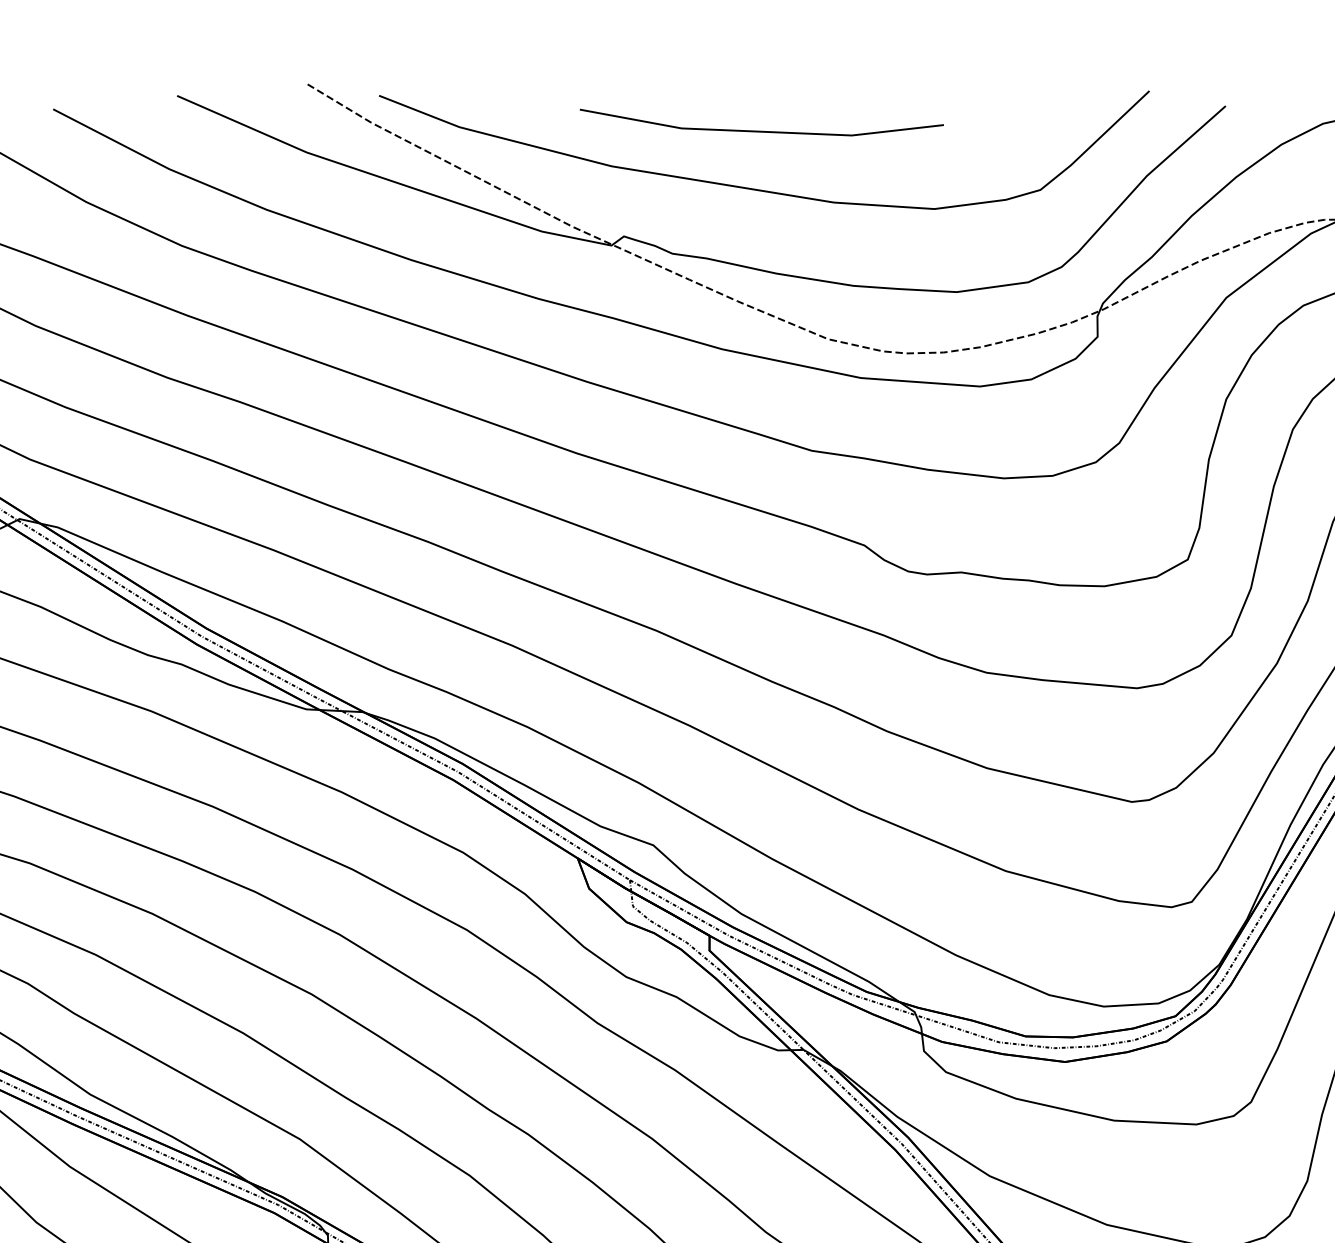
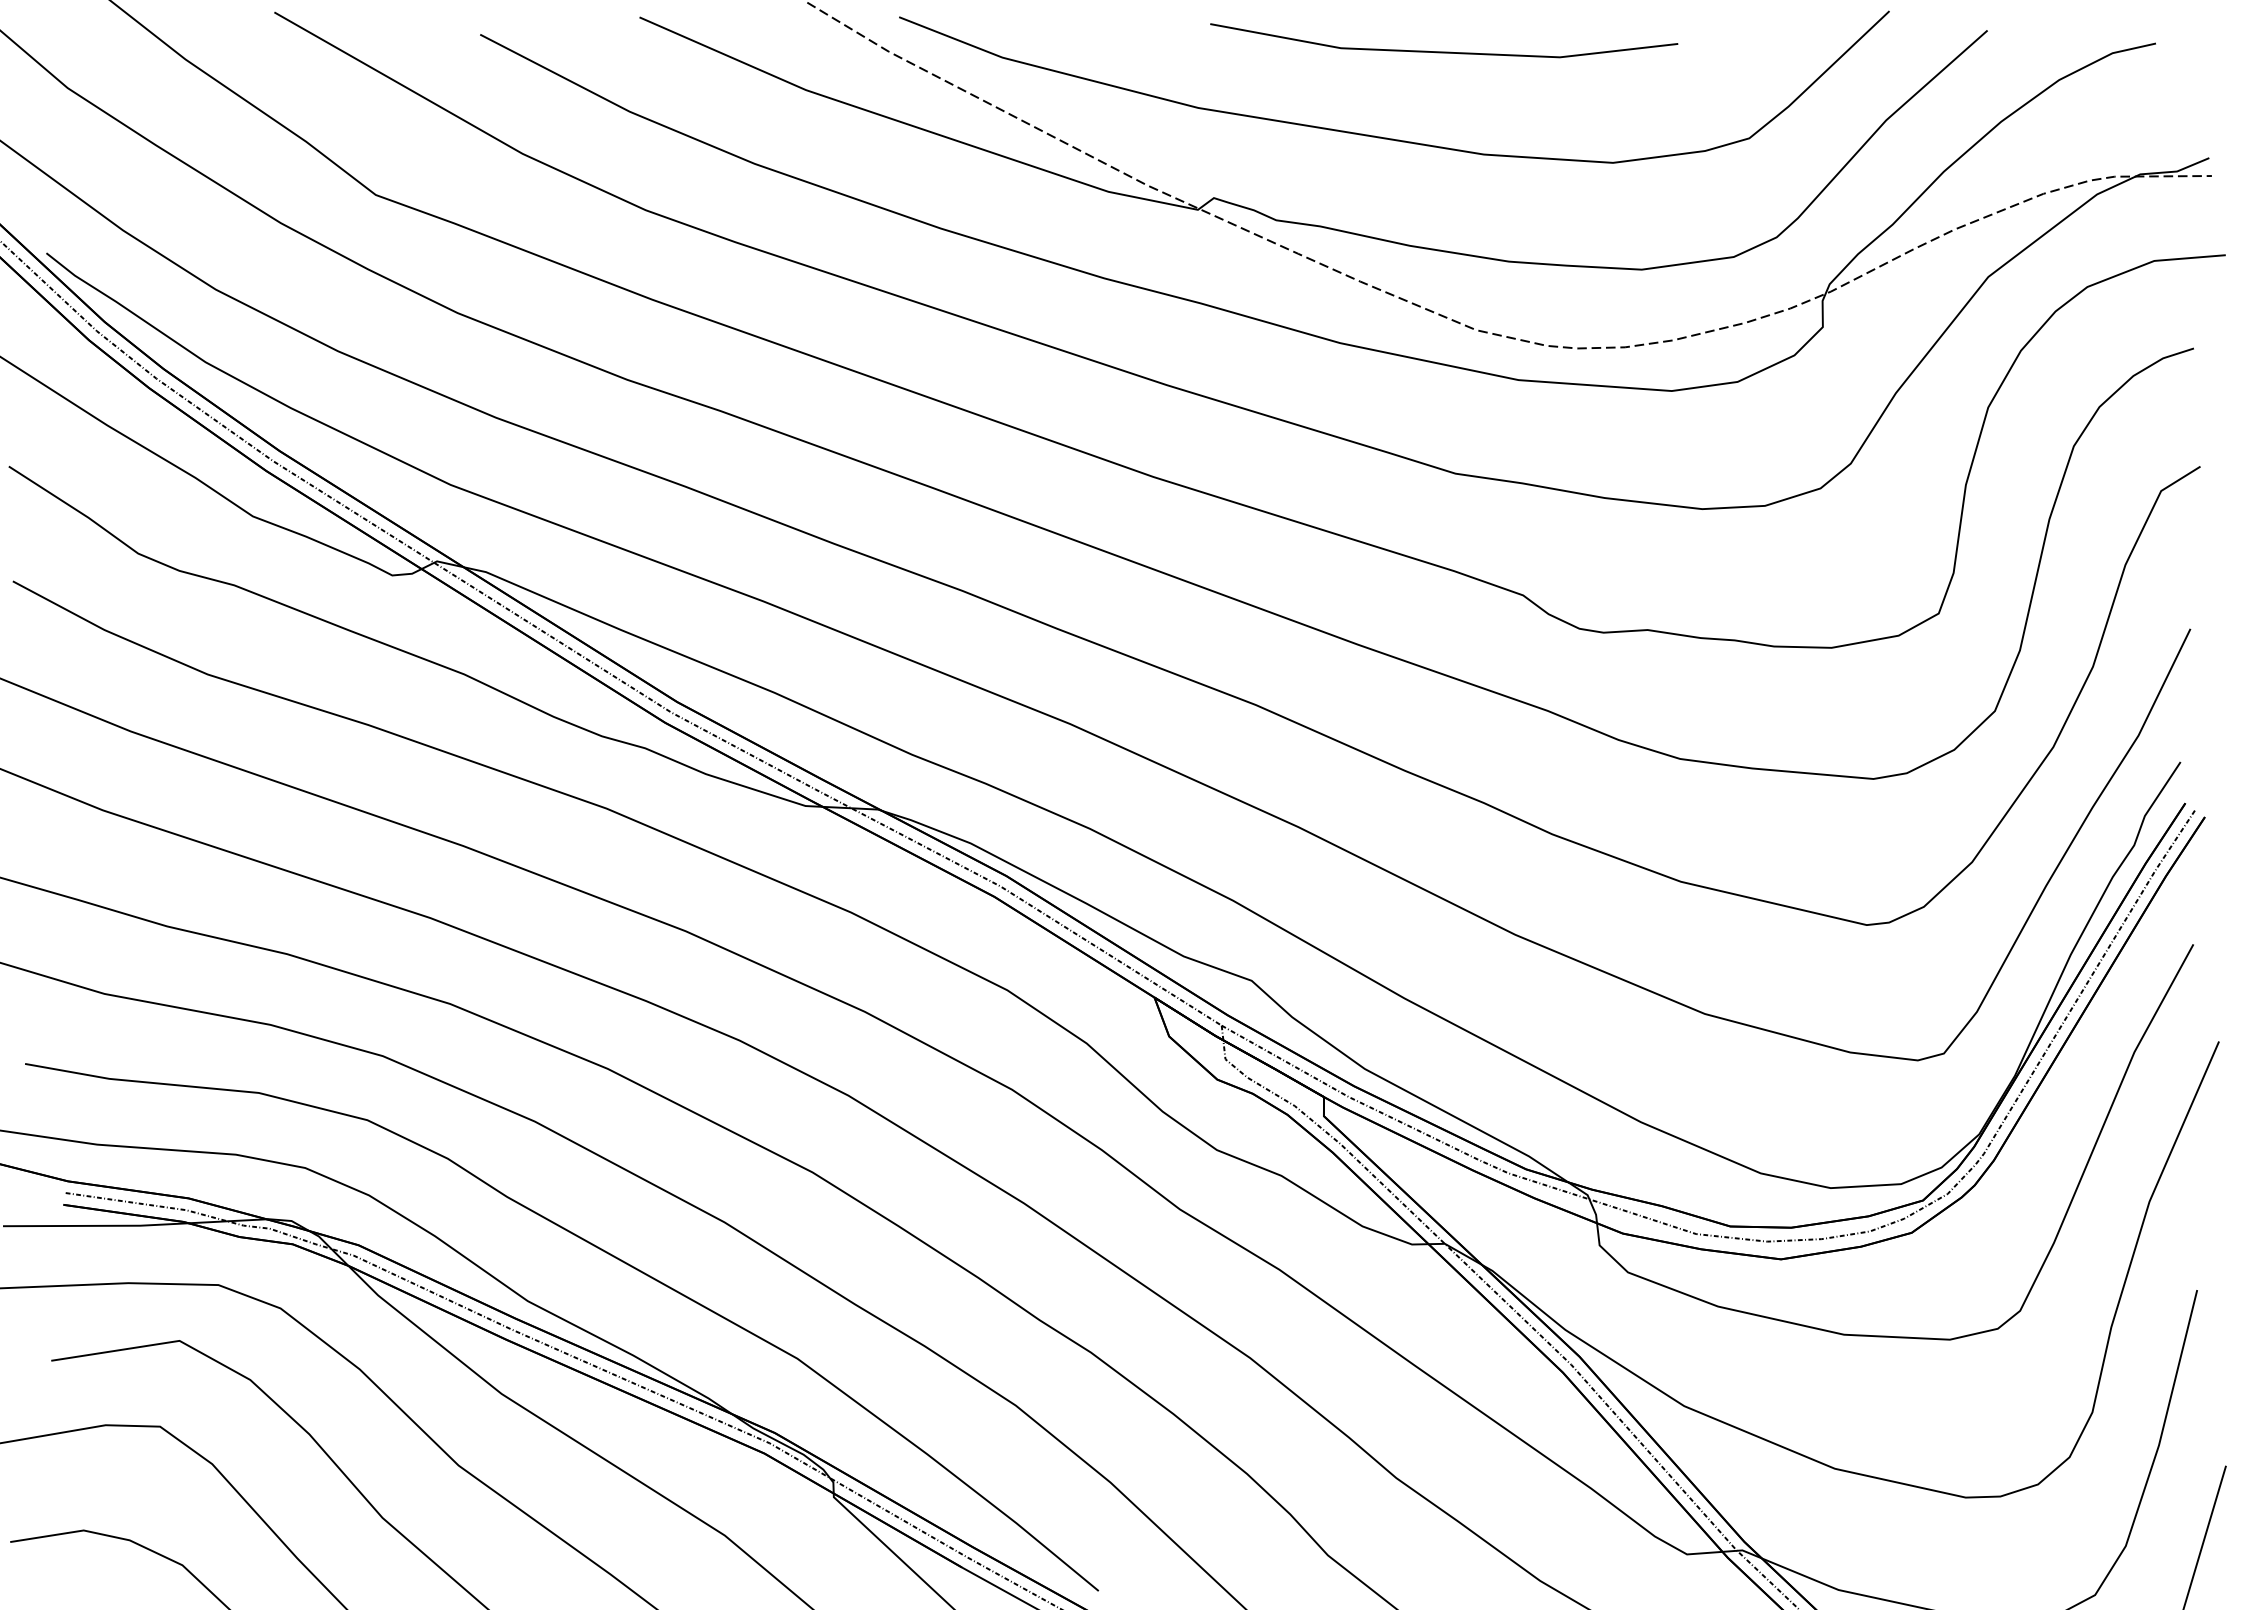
line: (762, 130) -> (1444, 51), moved

